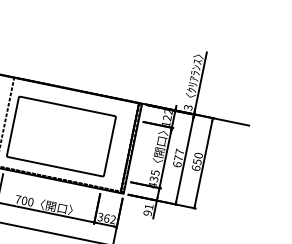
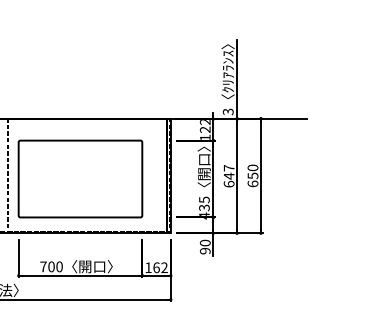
text: (178, 157) -> (228, 175), 677 -> 647
text: (149, 206) -> (205, 242), 91 -> 90
text: (100, 216) -> (148, 267), 362 -> 162

